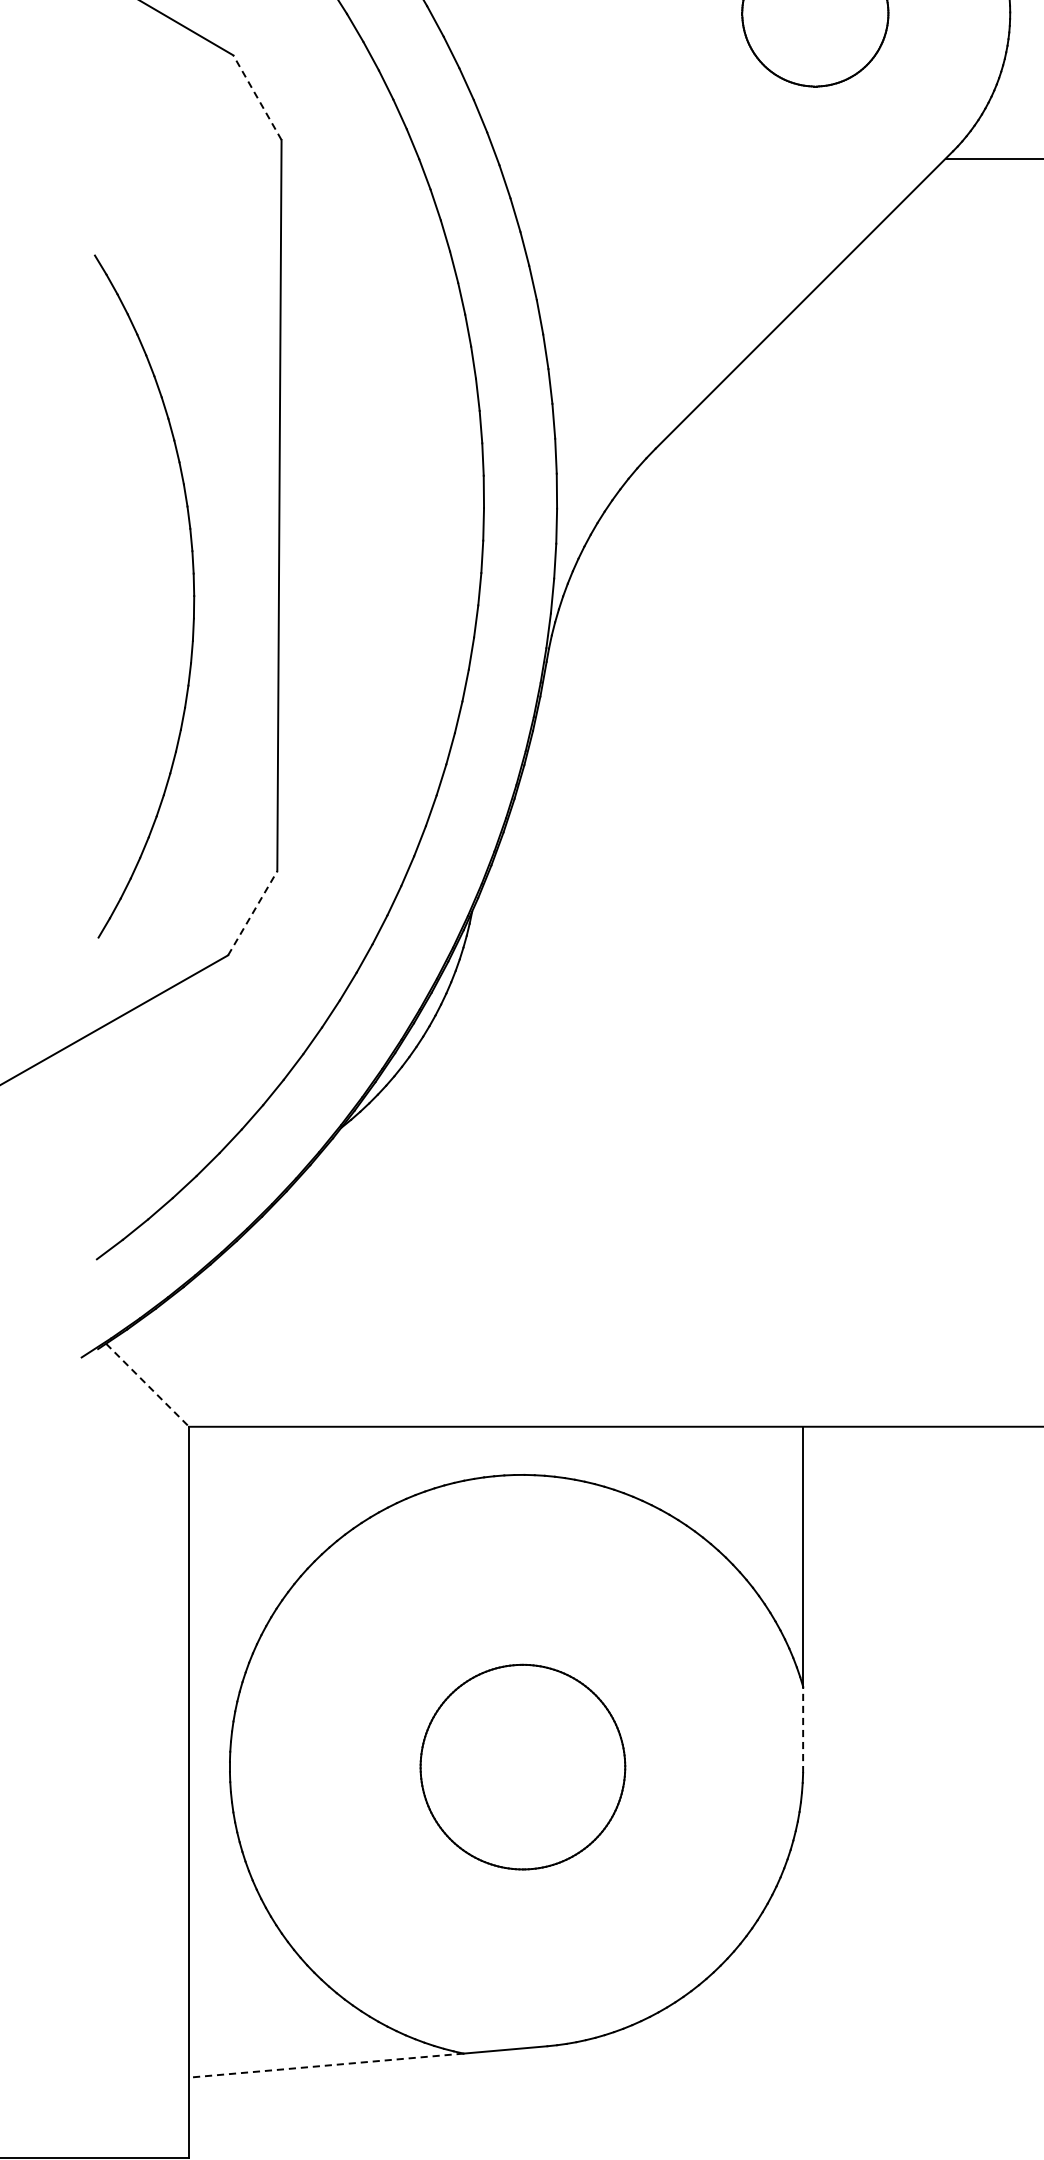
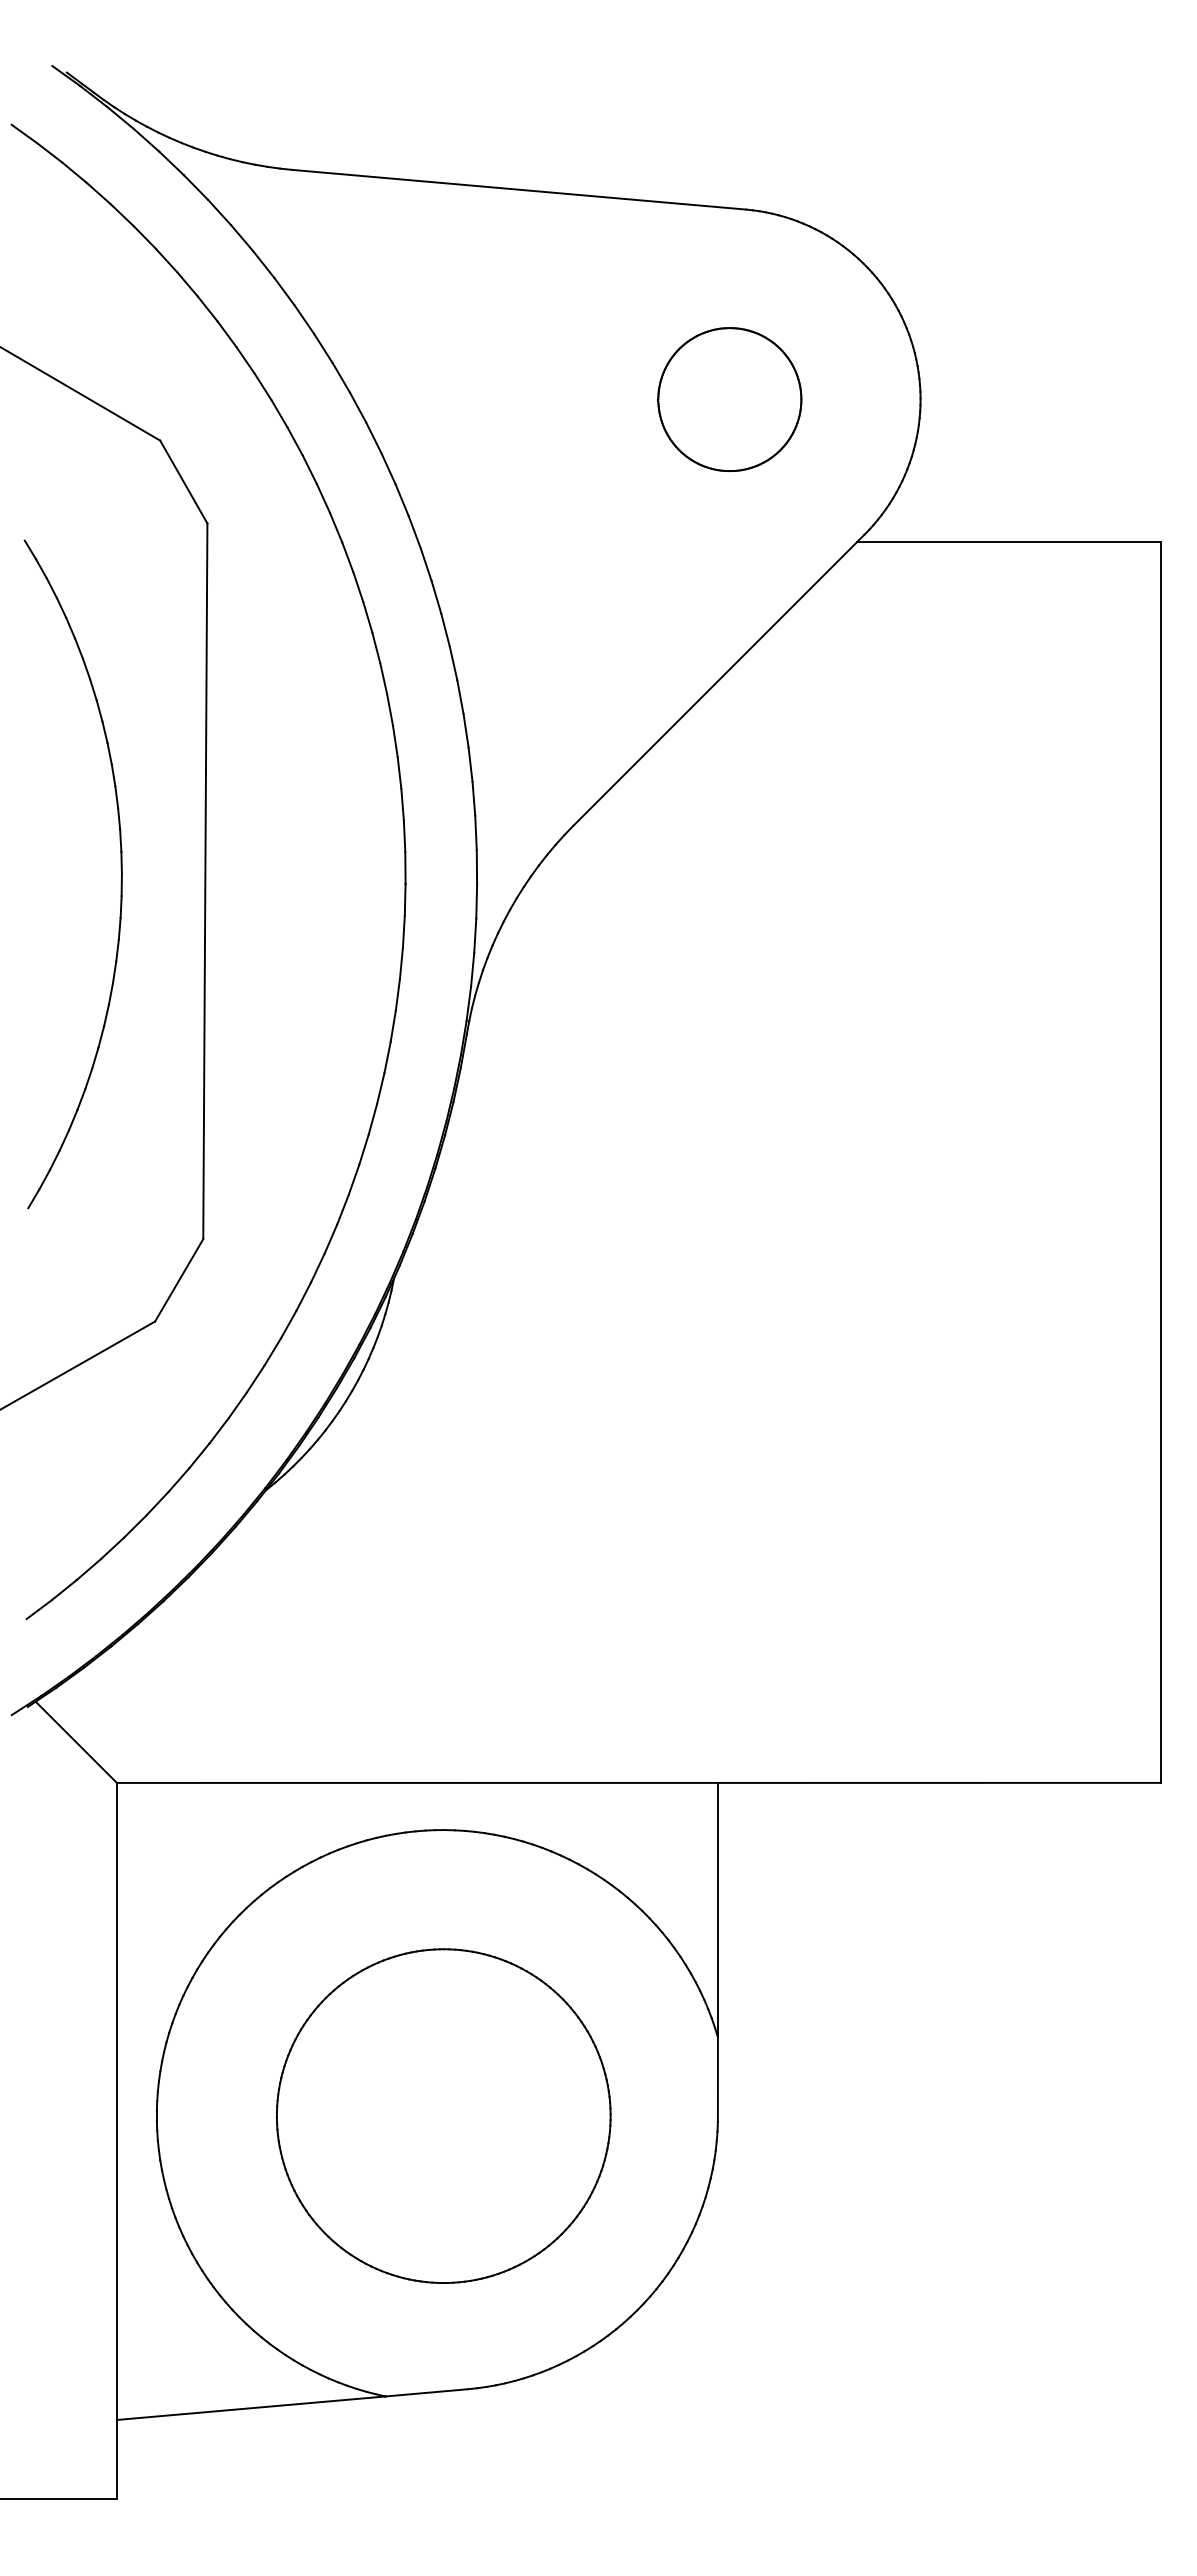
line: (257, 98) -> (183, 482), dashed -> solid
part: (192, 591) -> (120, 869), moved
line: (253, 913) -> (179, 1280), dashed -> solid
line: (147, 1385) -> (76, 1742), dashed -> solid
line: (802, 1729) -> (717, 2079), dashed -> solid
part: (522, 1766) -> (443, 2115), size x1.67
line: (326, 2065) -> (251, 2408), dashed -> solid

